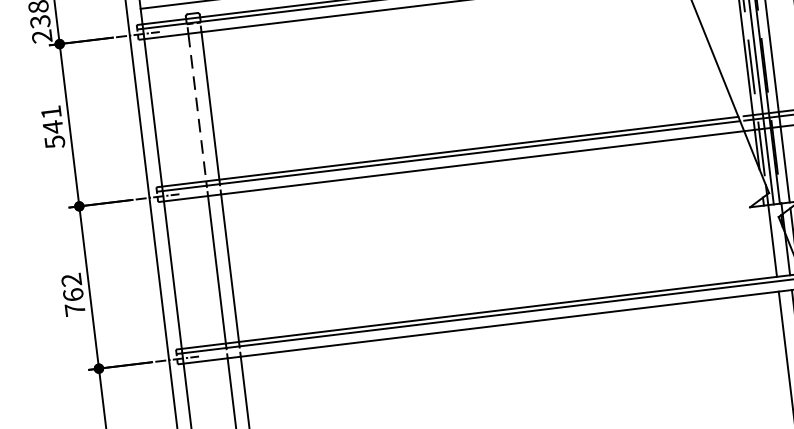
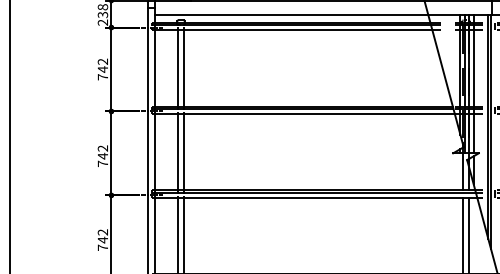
line: (197, 107) -> (177, 68), dashed -> solid
text: (52, 127) -> (102, 69), 541 -> 742
text: (72, 293) -> (102, 155), 762 -> 742

